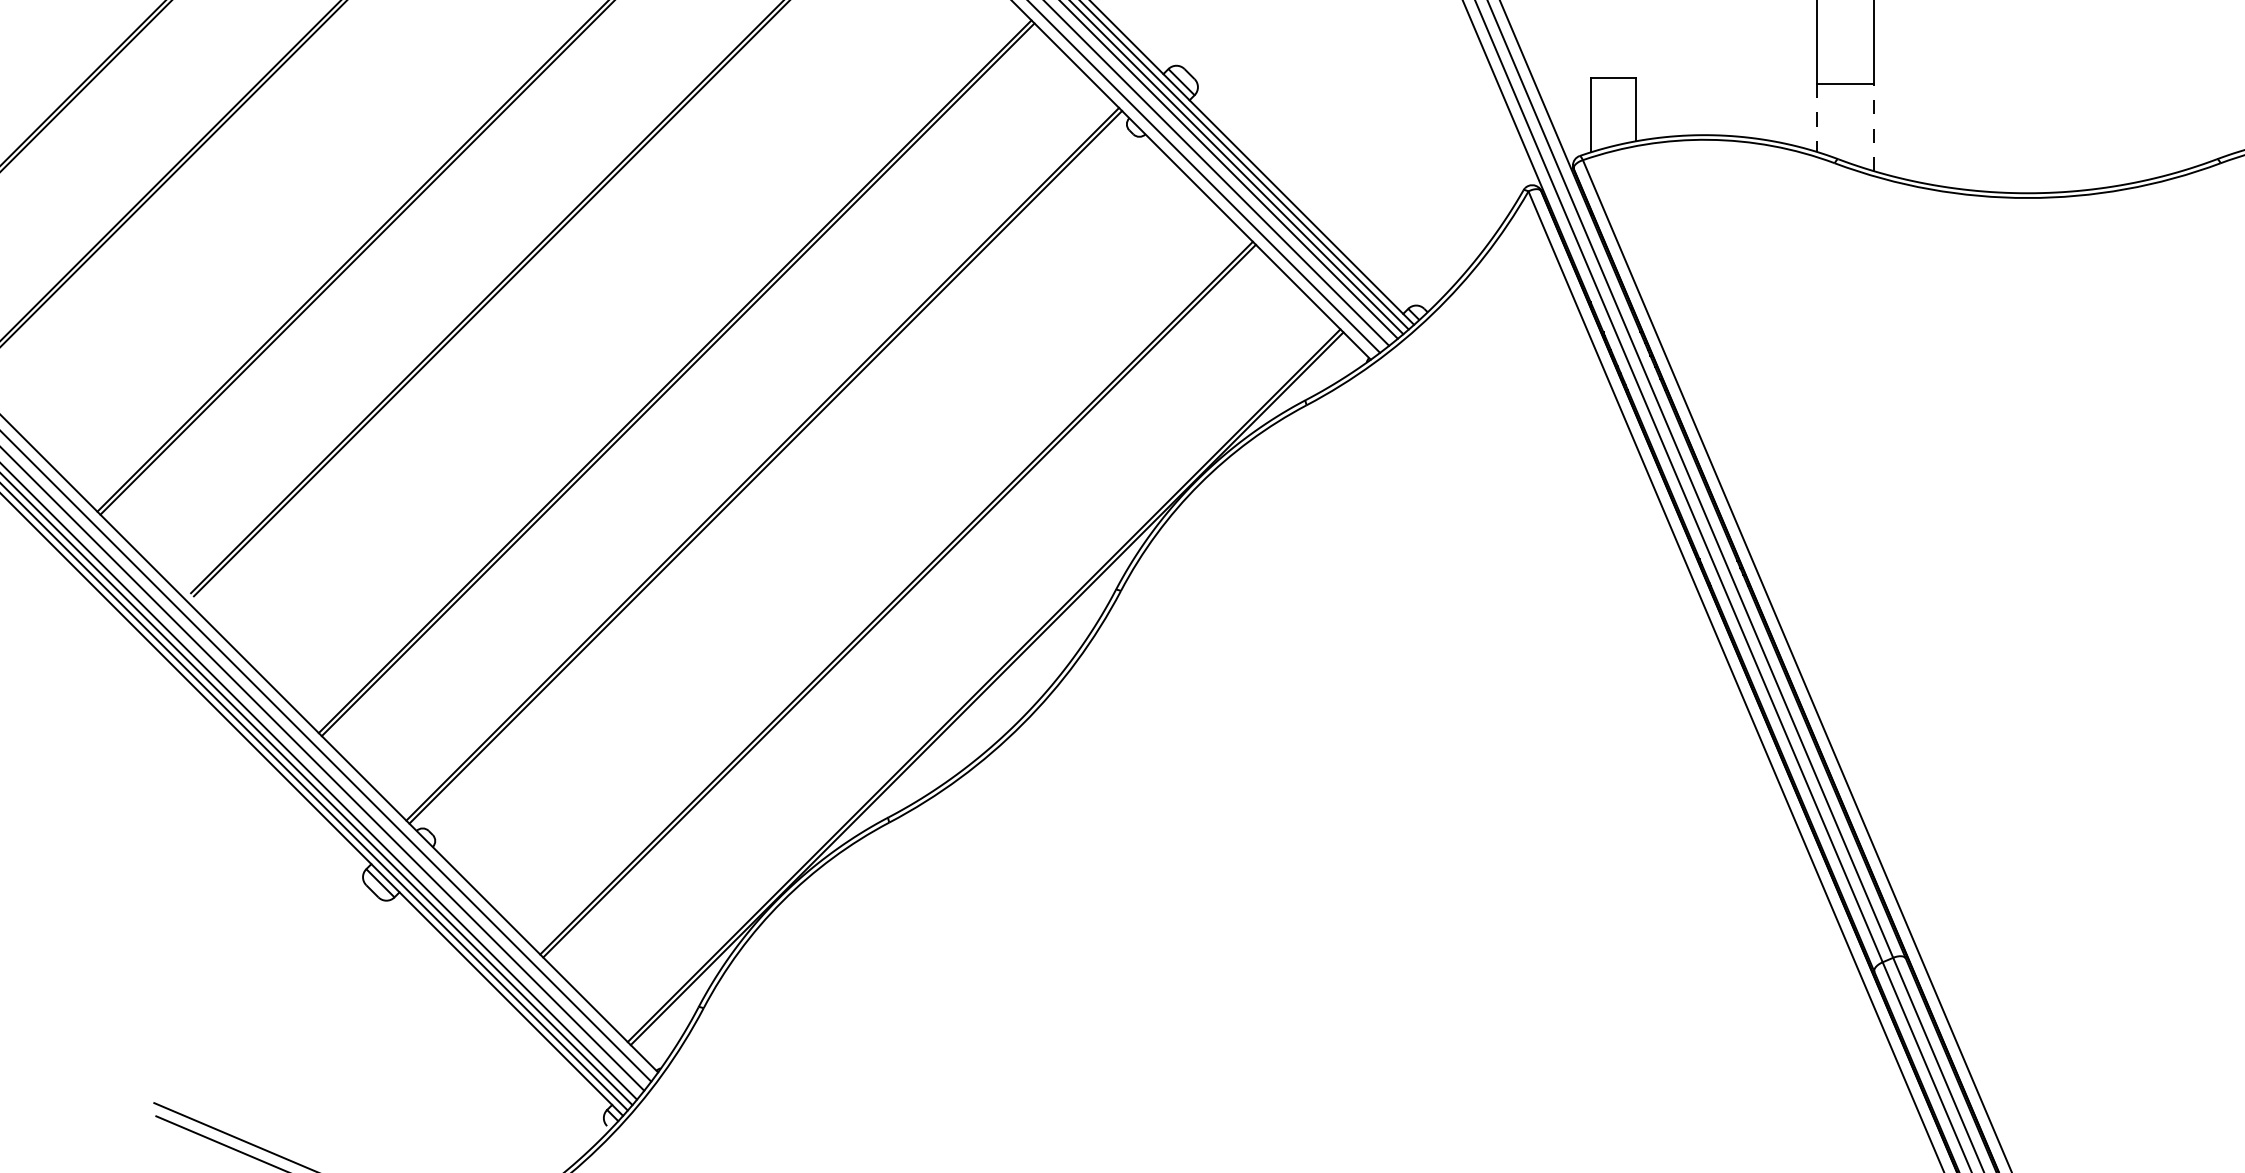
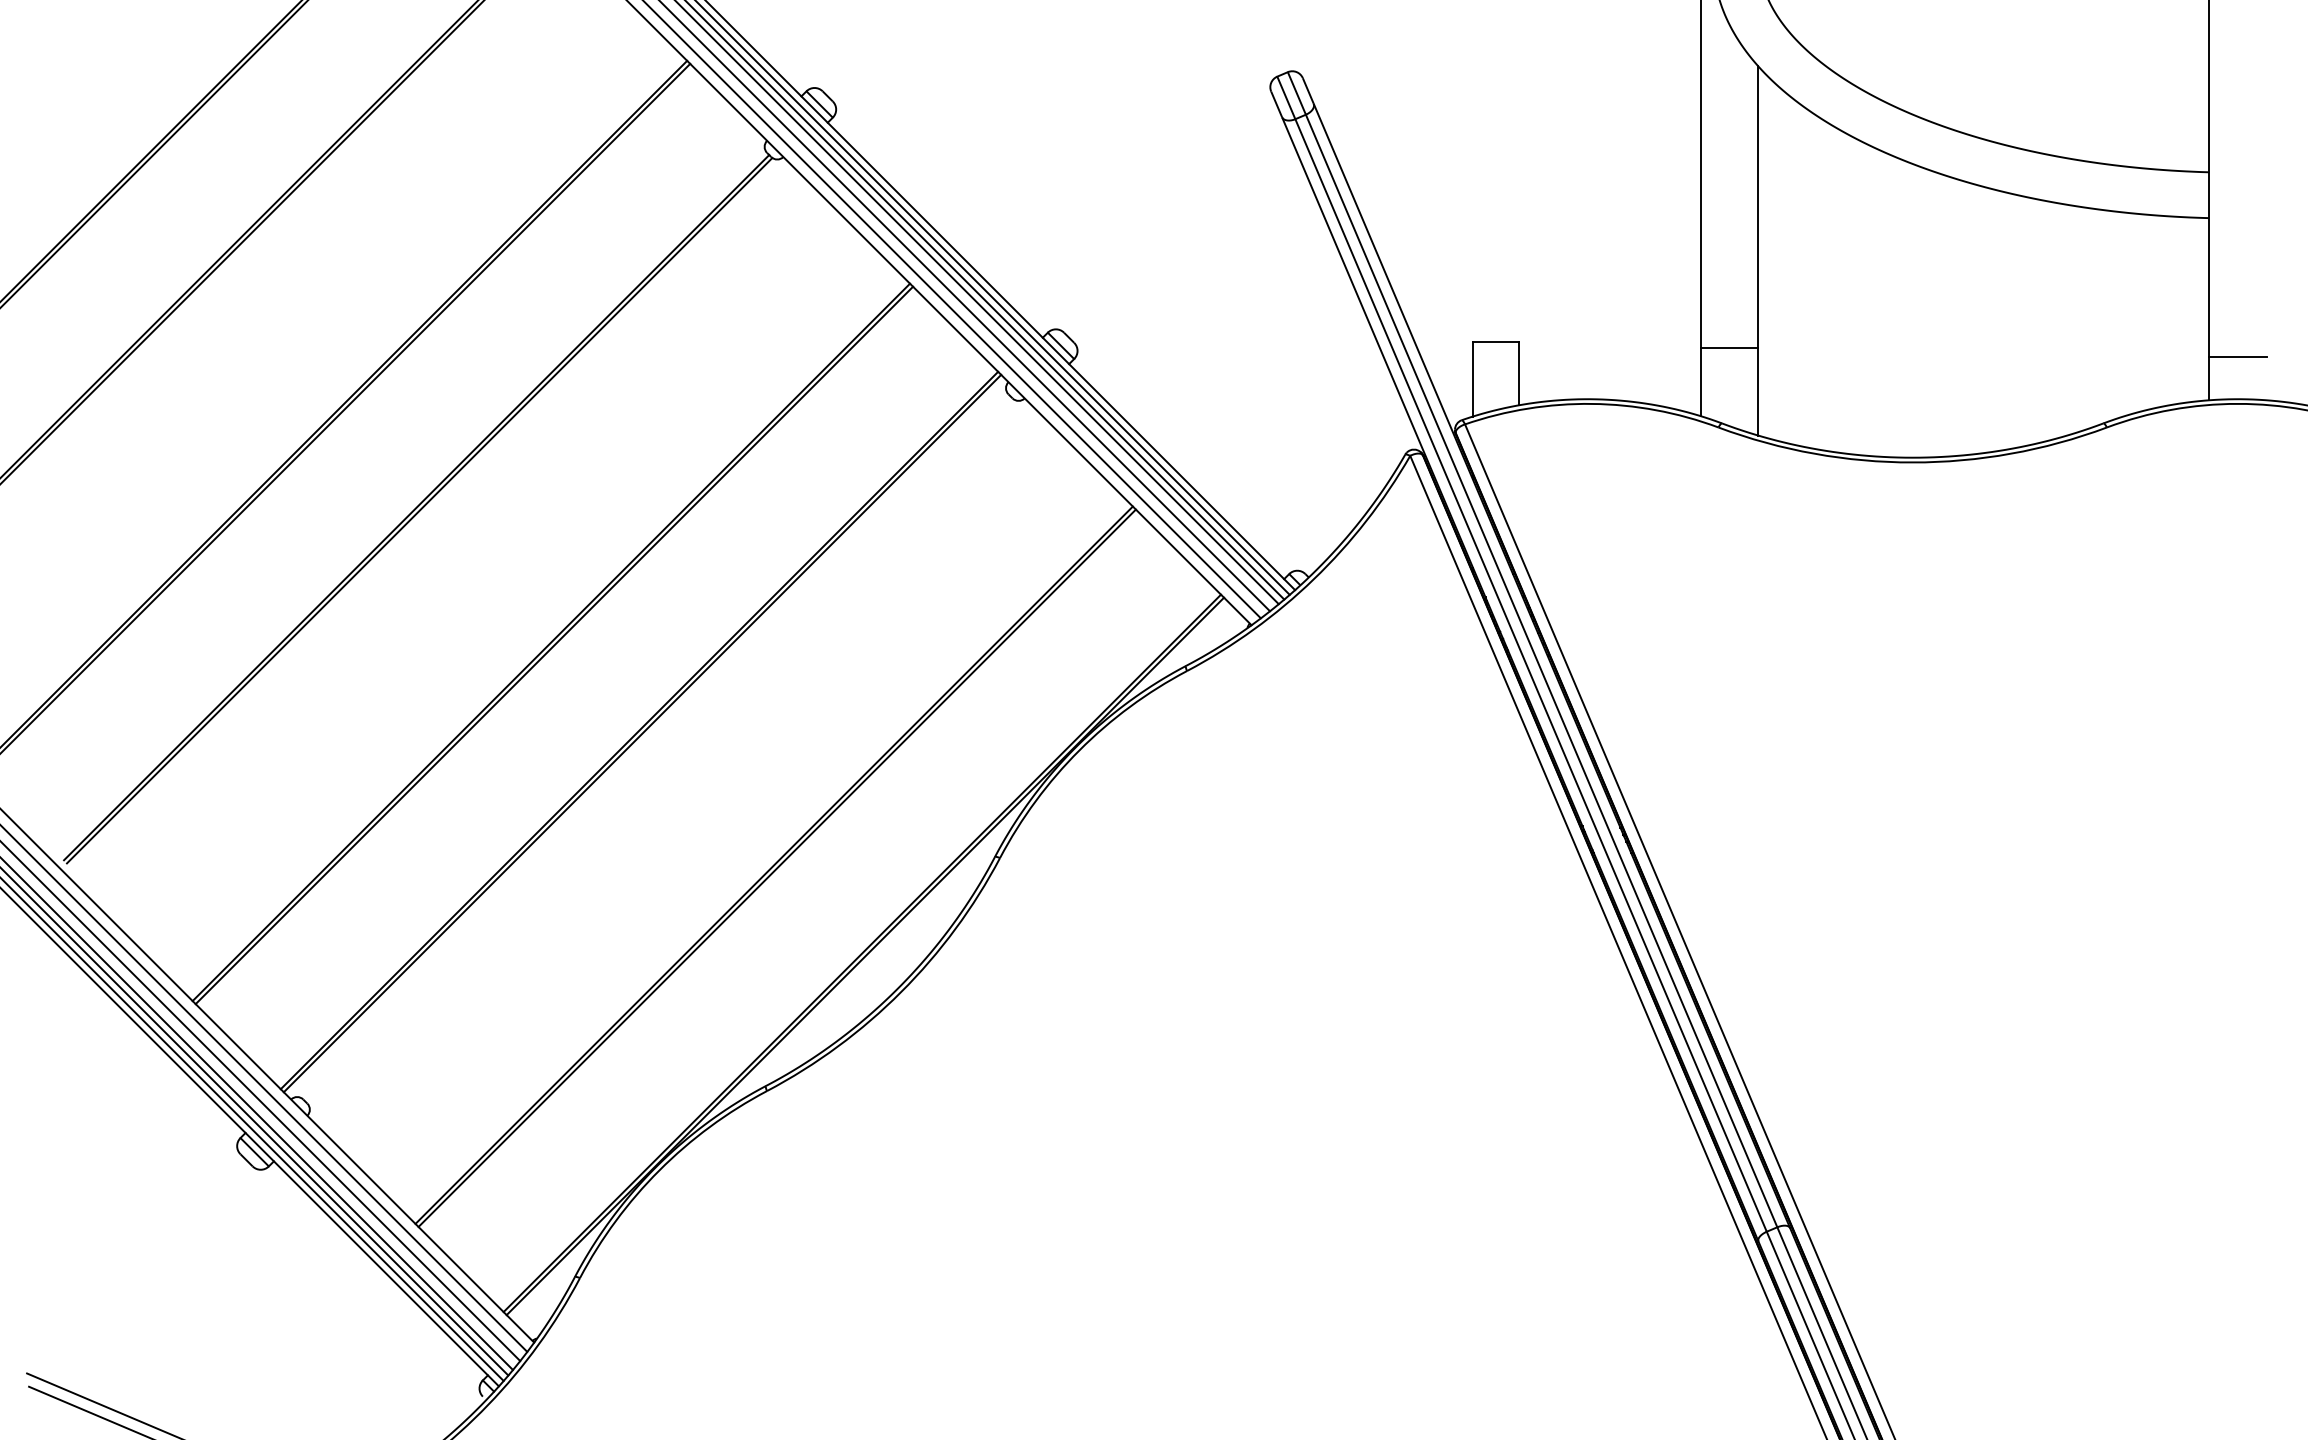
line: (1817, 118) -> (1701, 382), dashed -> solid
line: (1874, 127) -> (1758, 391), dashed -> solid

